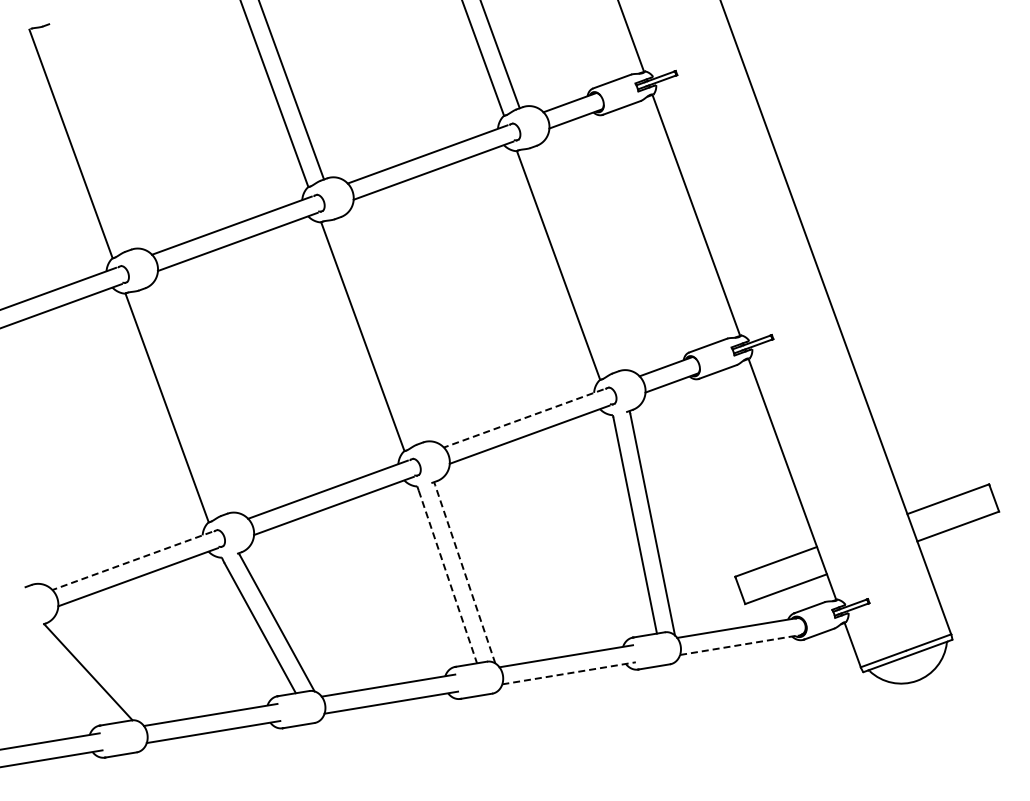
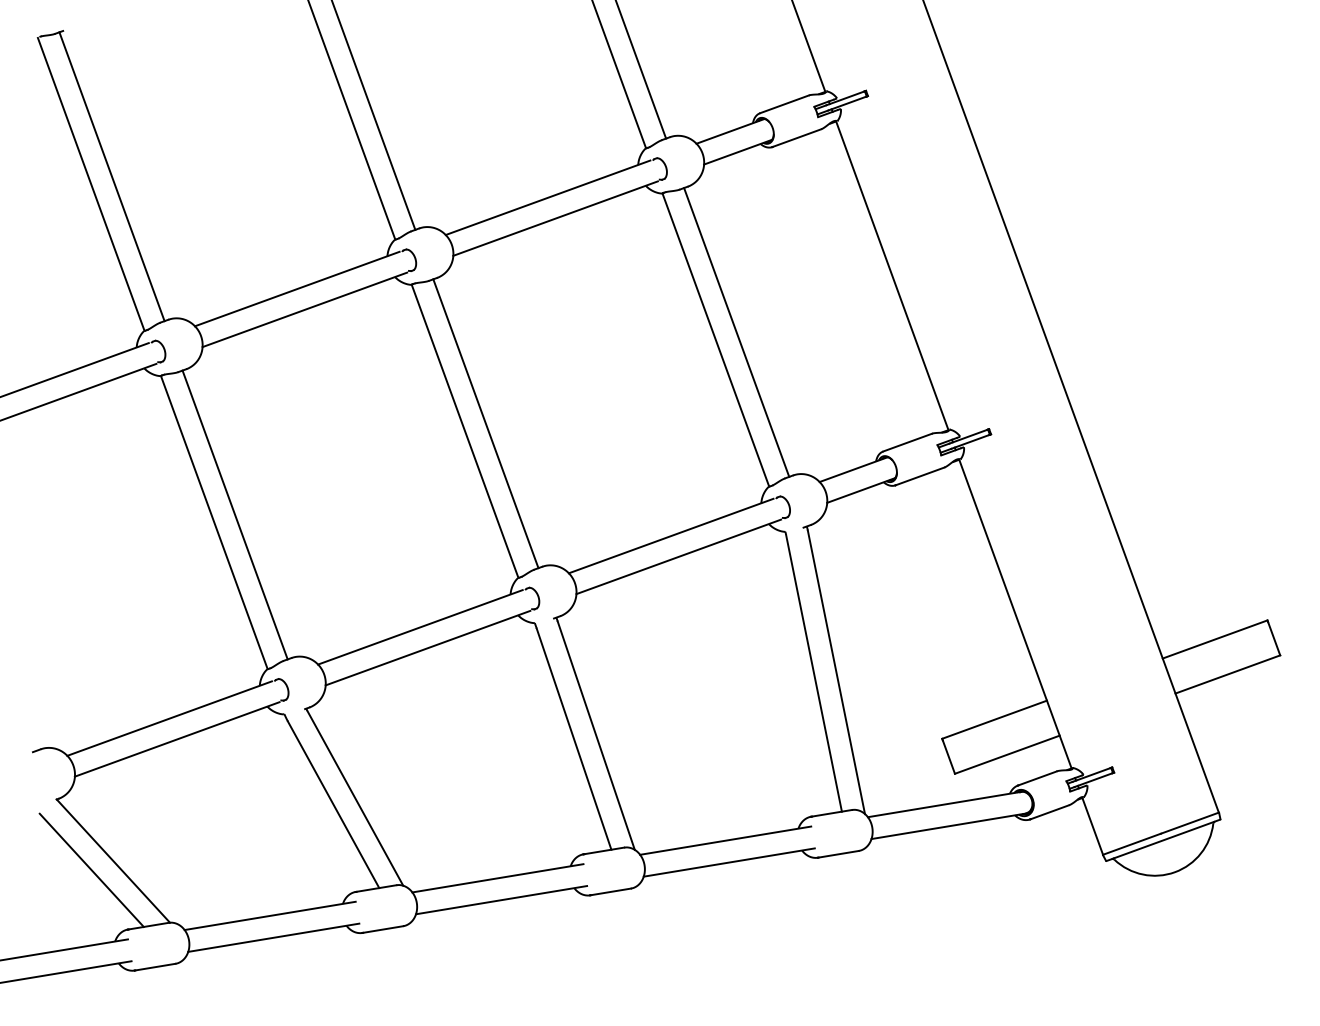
line: (87, 137) -> (112, 176), added
line: (574, 259) -> (736, 332), added
line: (379, 330) -> (486, 423), added
line: (183, 401) -> (235, 514), added
line: (523, 418) -> (670, 536), dashed -> solid
line: (132, 560) -> (169, 717), dashed -> solid
line: (465, 573) -> (596, 734), dashed -> solid
line: (448, 577) -> (574, 739), dashed -> solid
line: (740, 645) -> (948, 826), dashed -> solid
line: (569, 673) -> (729, 862), dashed -> solid
line: (71, 679) -> (91, 870), added

